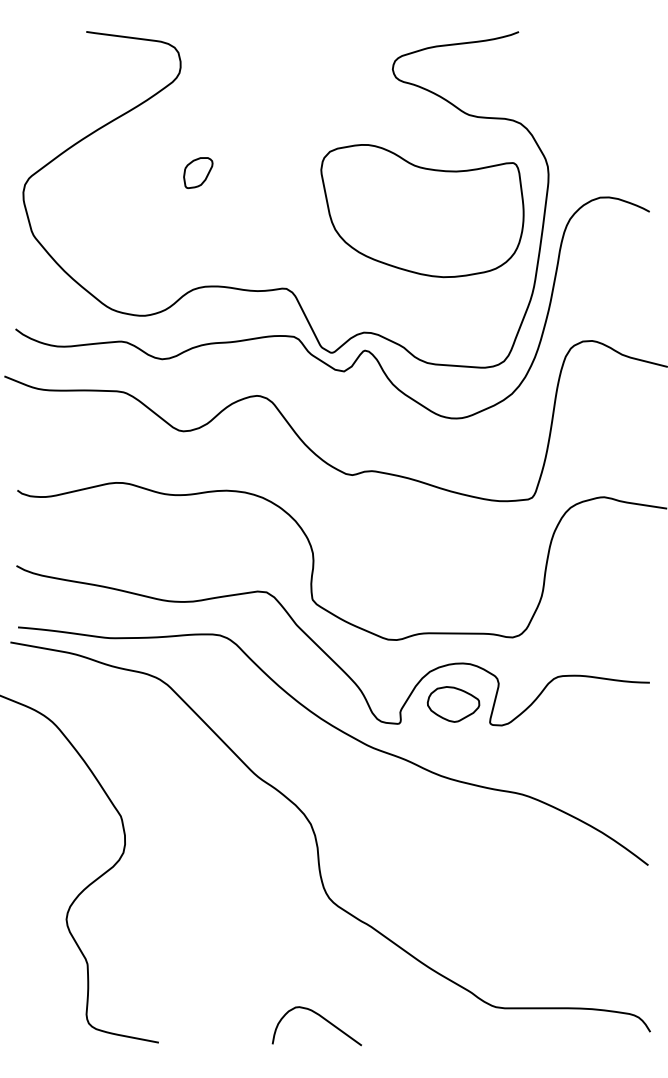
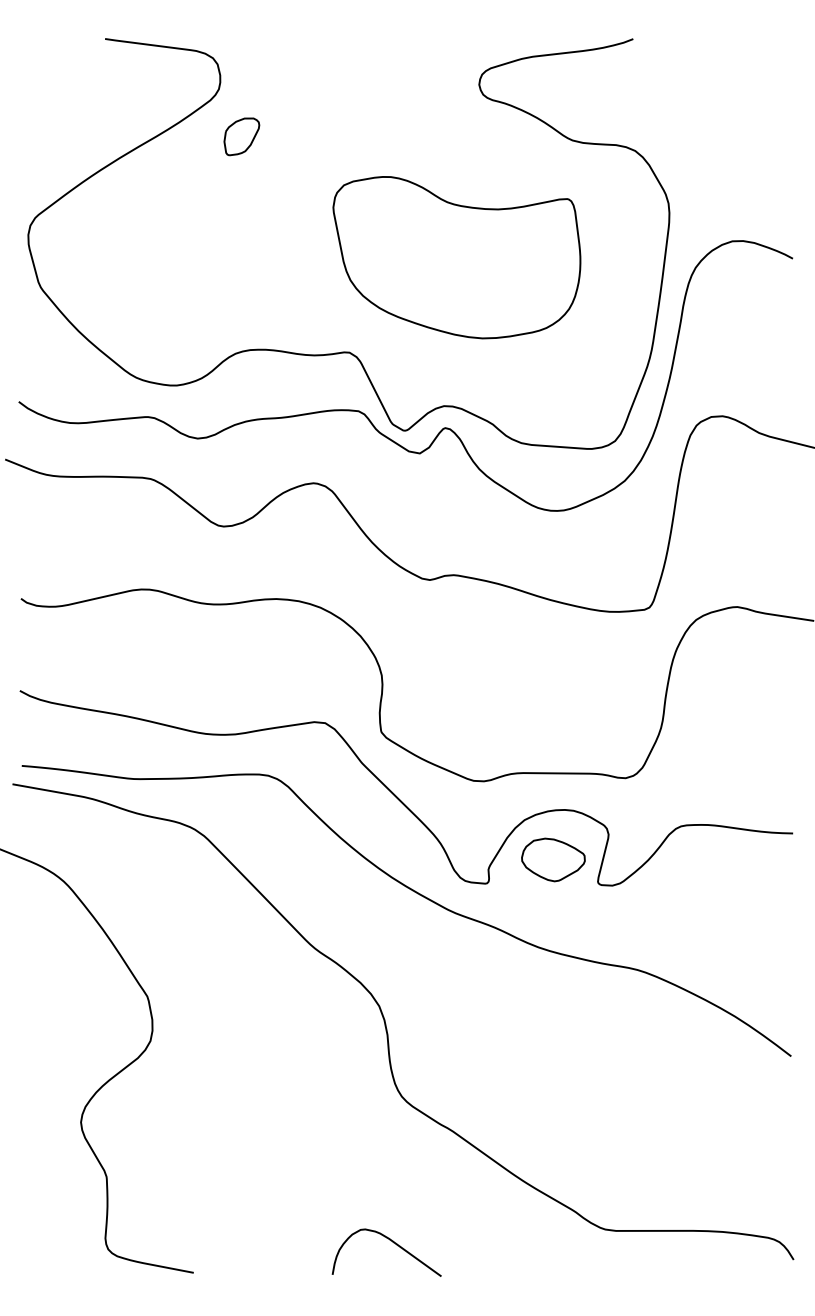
part: (198, 172) -> (242, 136), moved
part: (422, 211) -> (456, 258), moved

